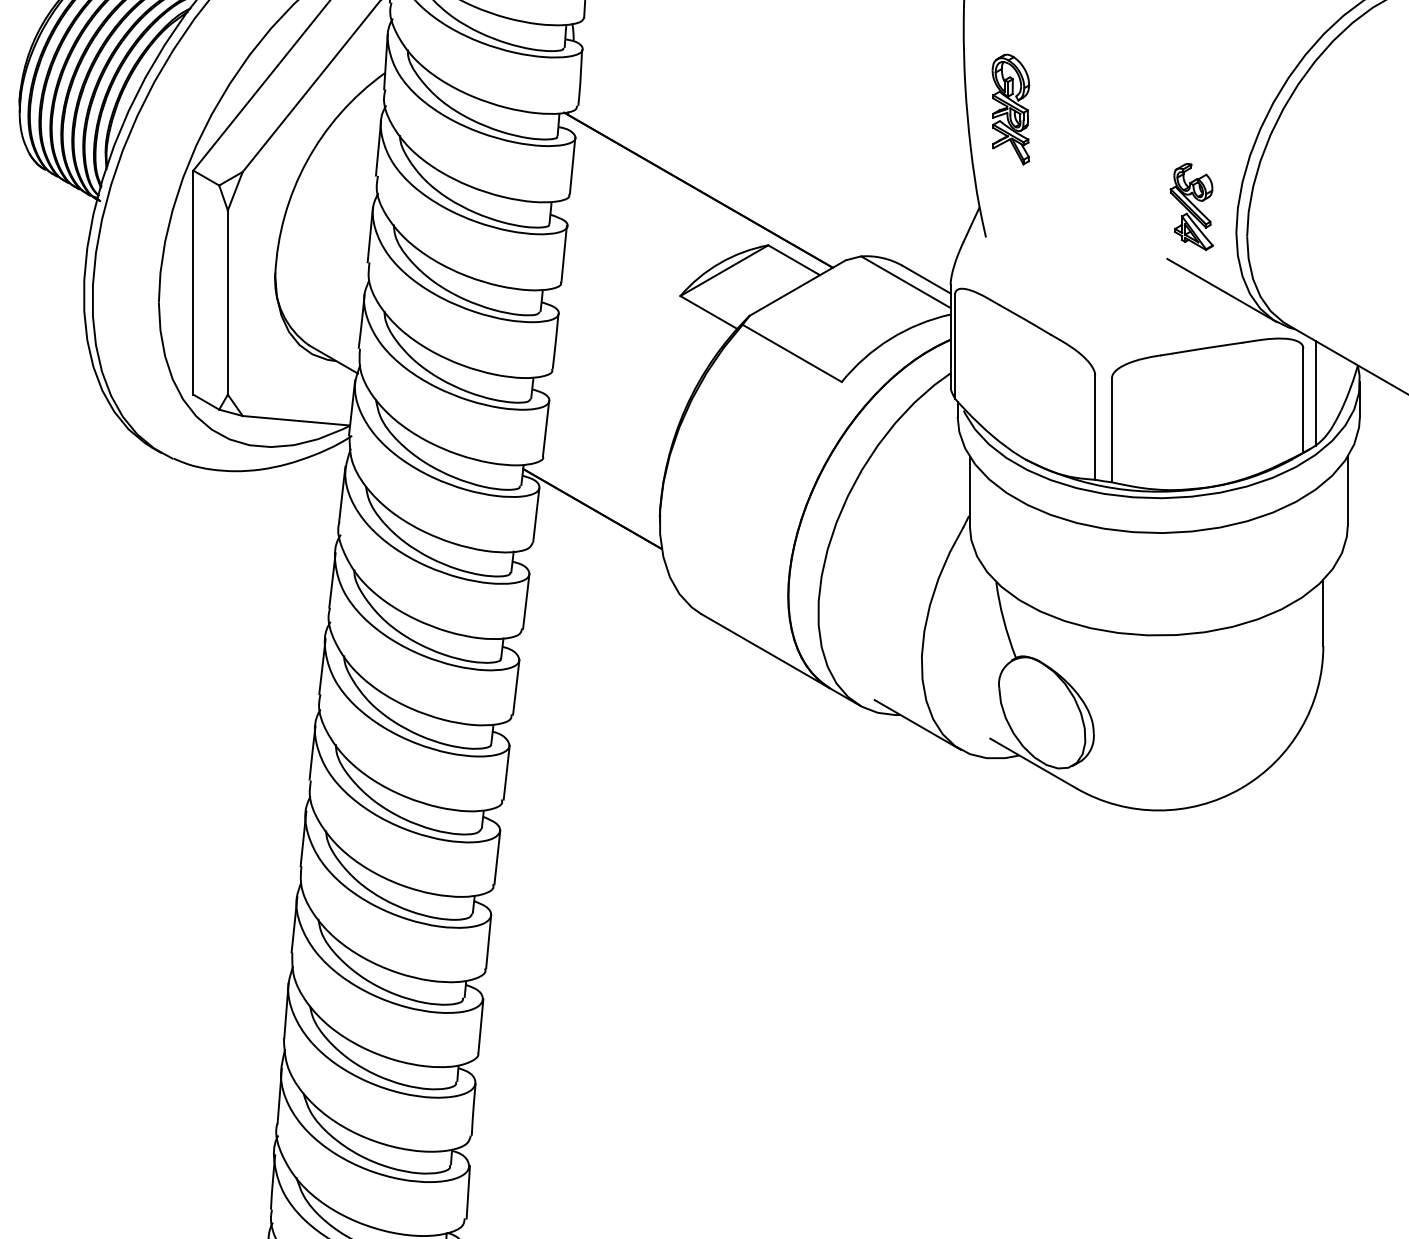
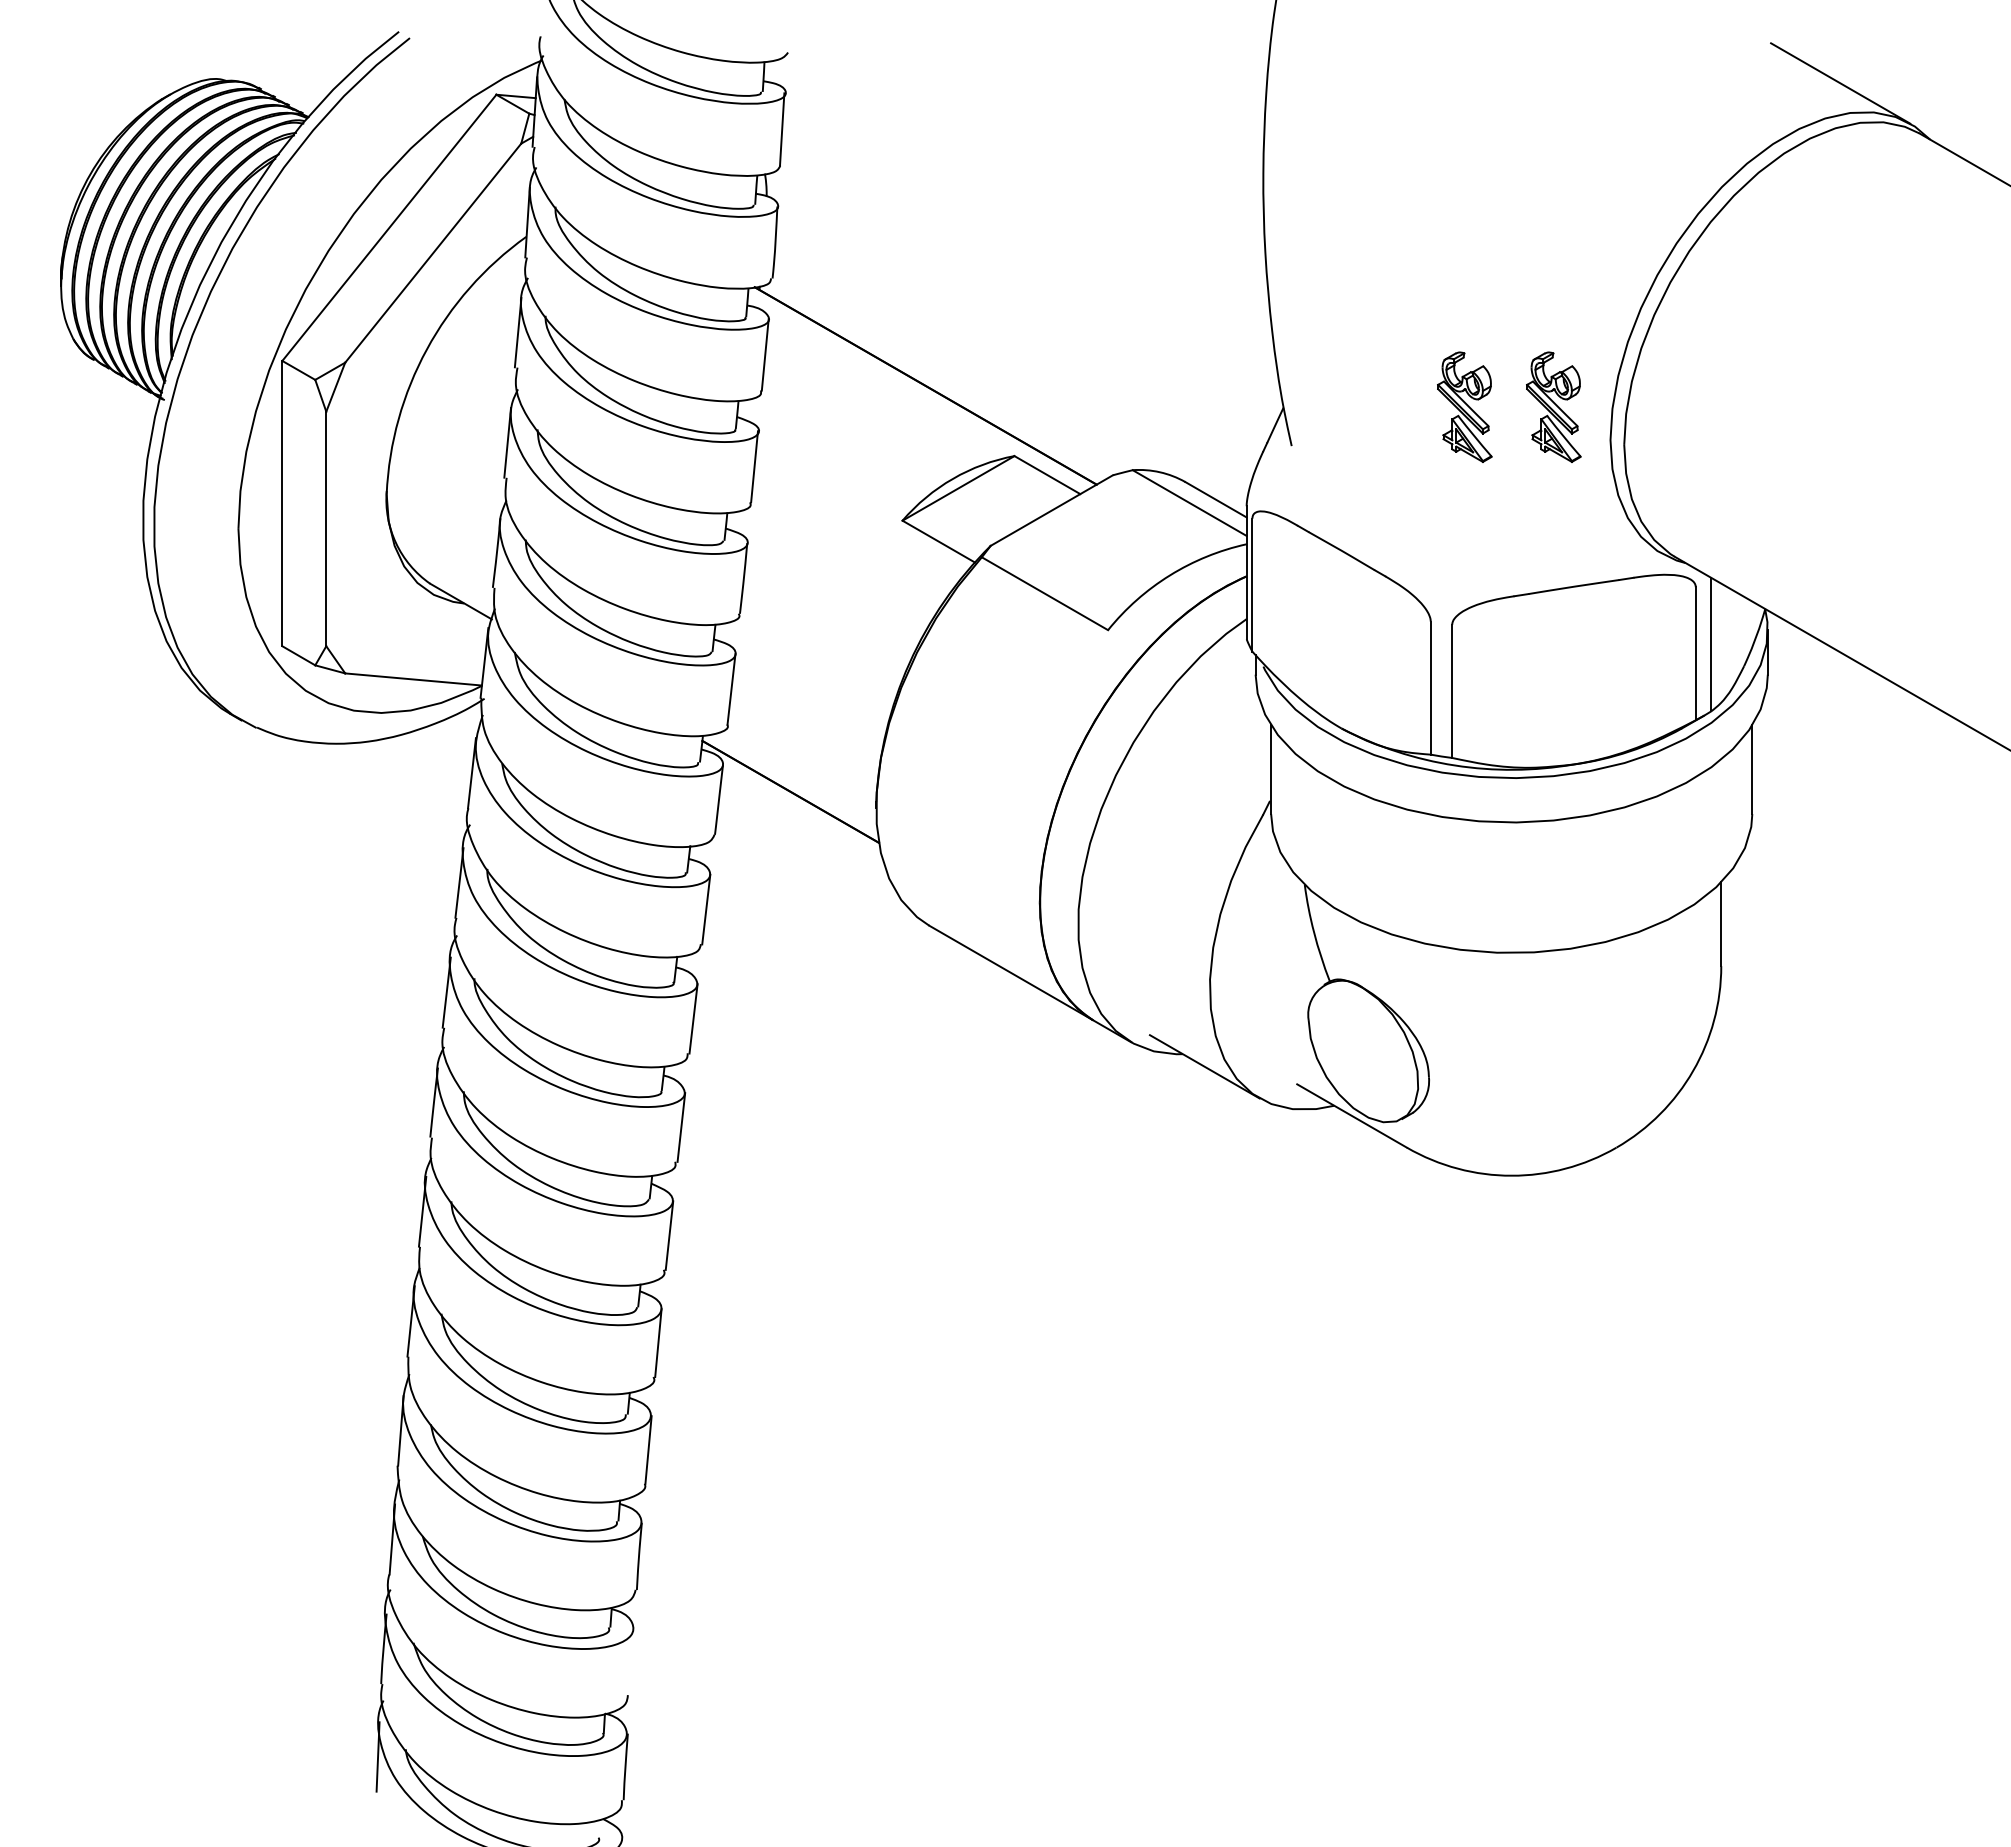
part: (1010, 109) -> (1323, 283), removed
part: (1121, 206) -> (1464, 406), added
line: (1221, 290) -> (1591, 513), removed
line: (468, 1191) -> (632, 1661), removed

